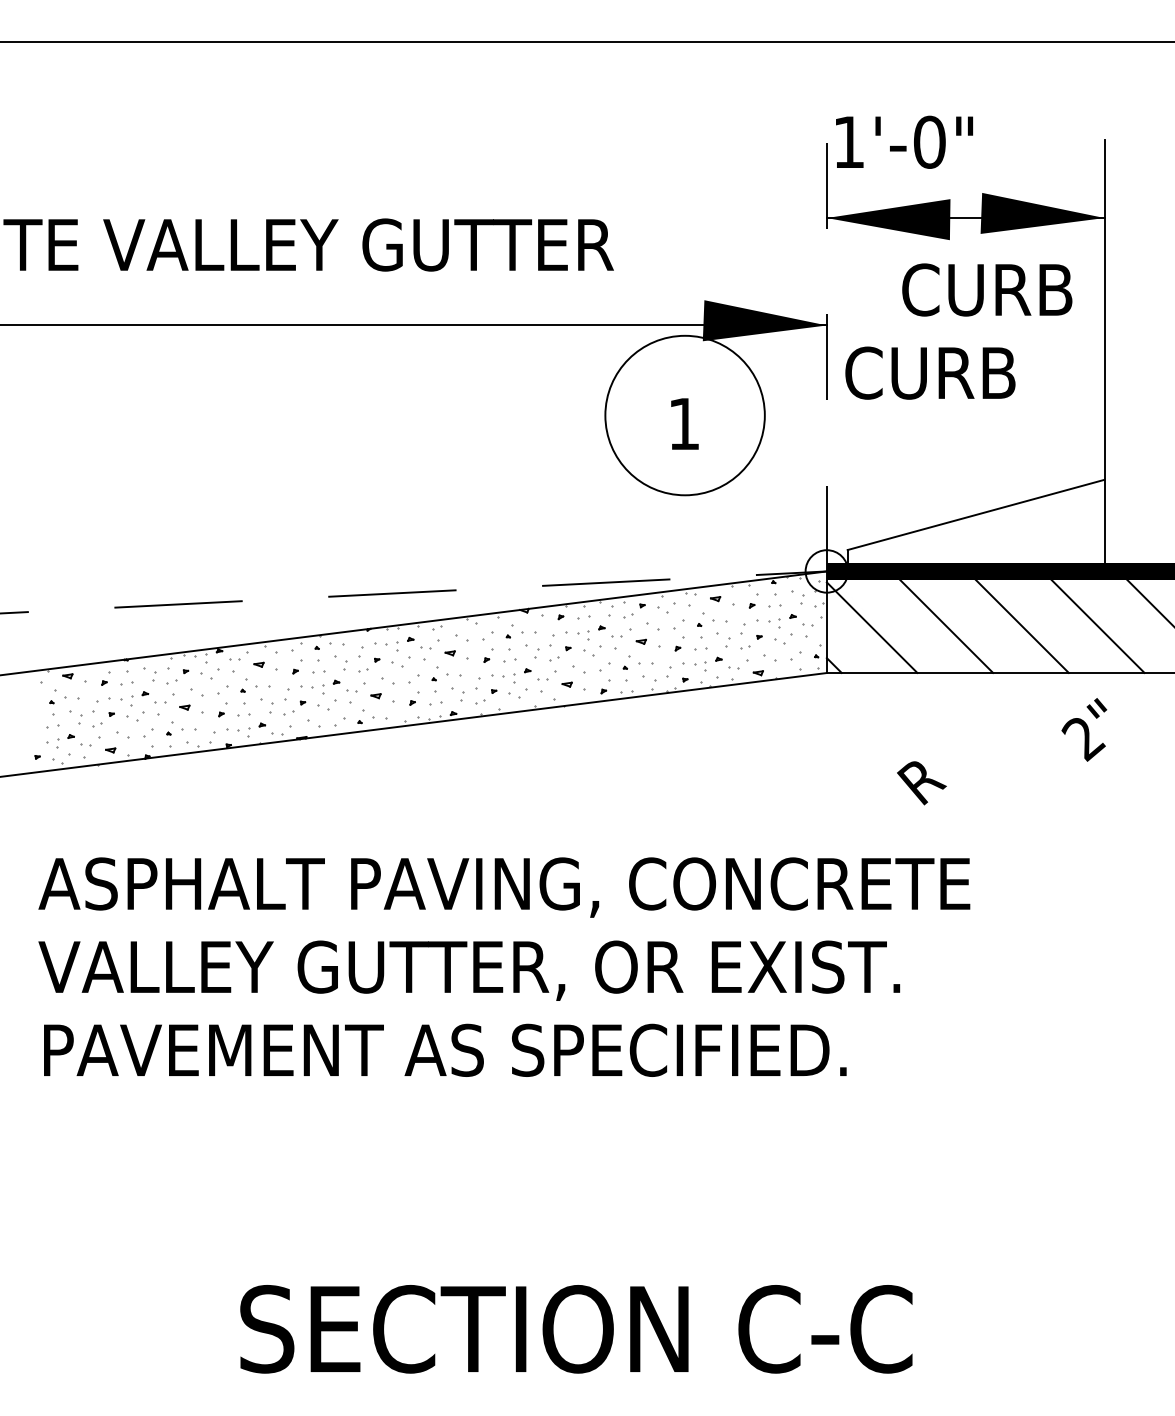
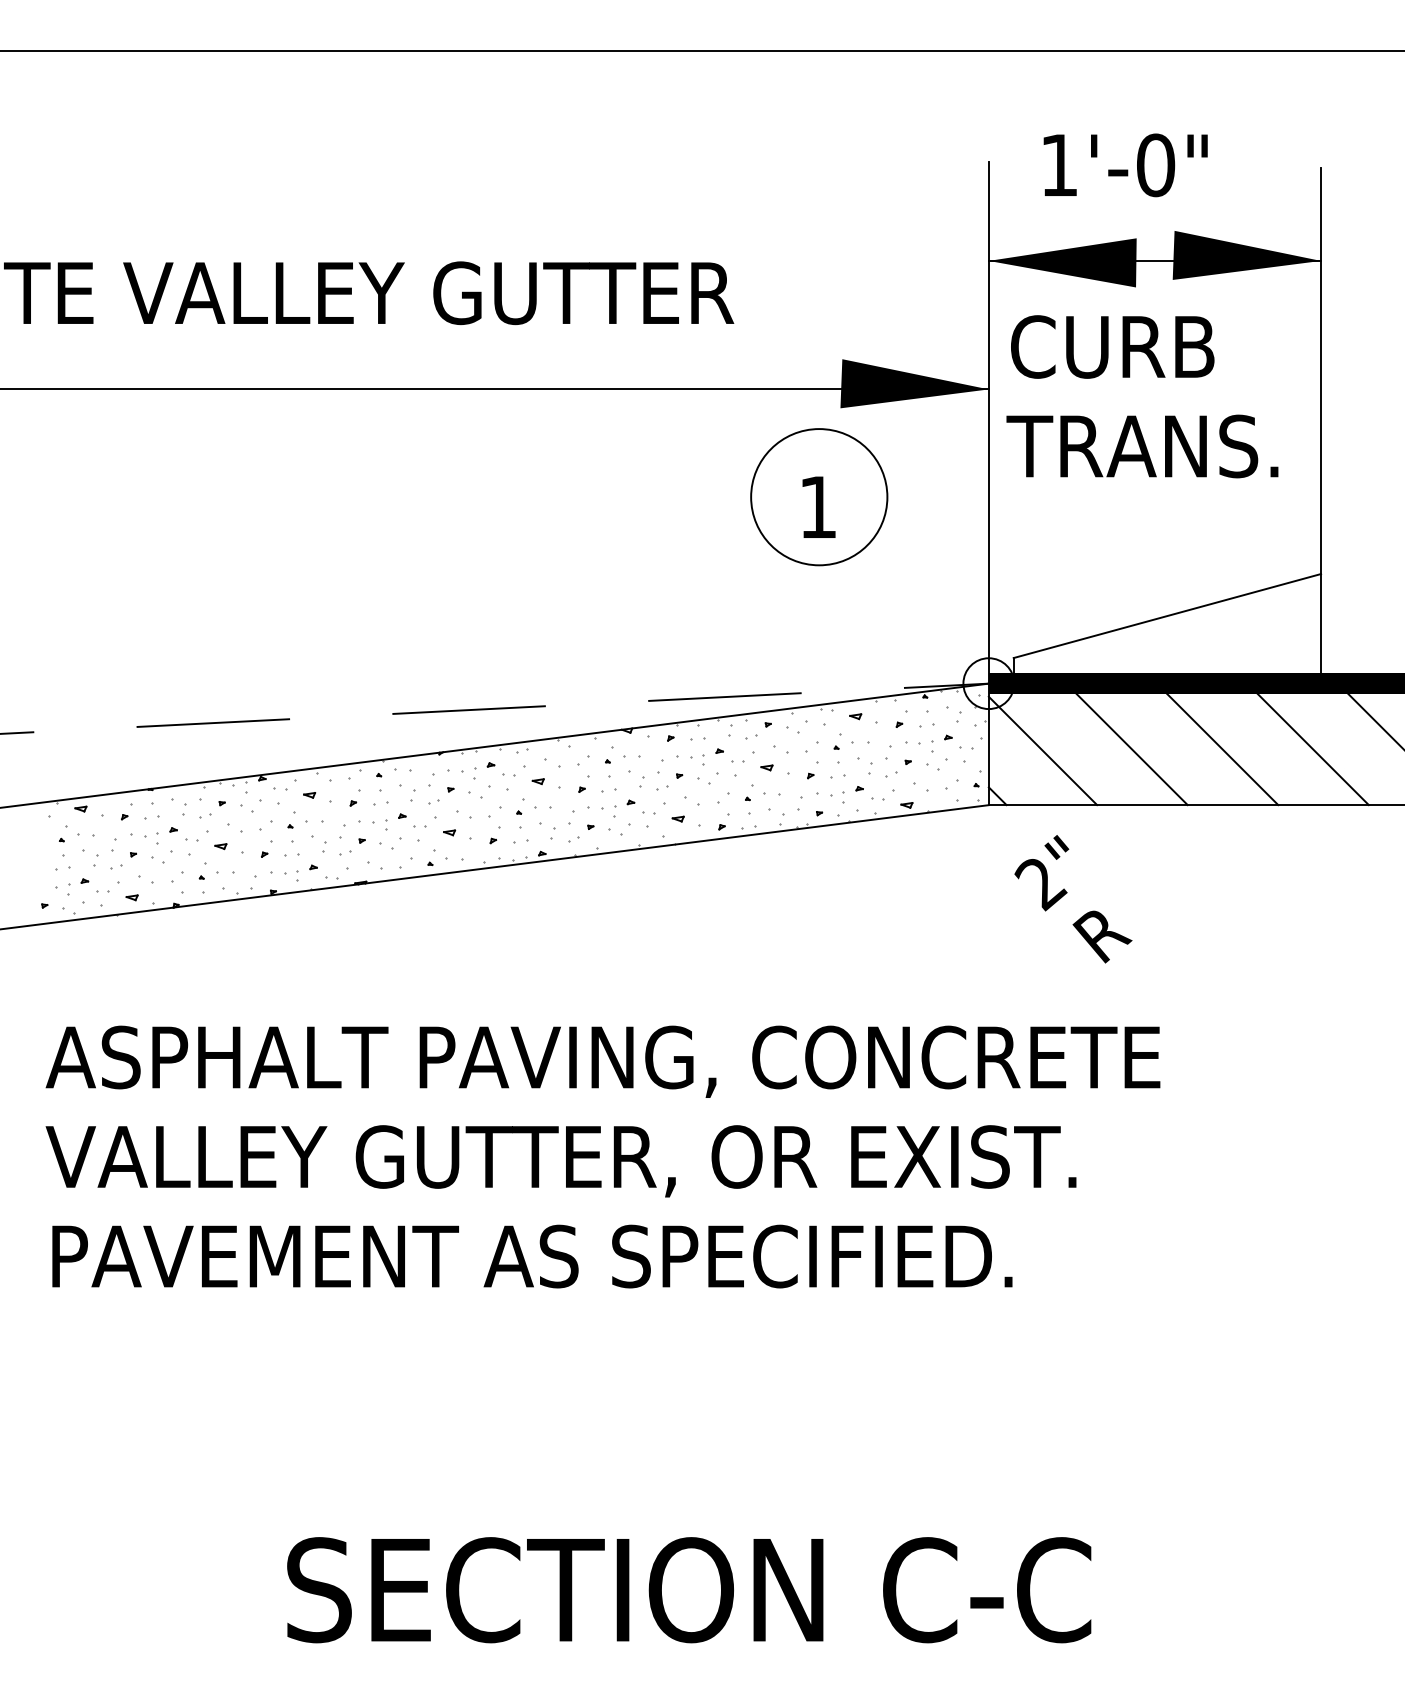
text: (904, 142) -> (1125, 165), moved
text: (987, 289) -> (1112, 346), moved
line: (826, 353) -> (988, 422), dashed -> solid
text: (955, 373) -> (1142, 446), CURB -> TRANS.
circle: (685, 415) -> (819, 497), size x0.71
text: (1084, 730) -> (1041, 873), moved

